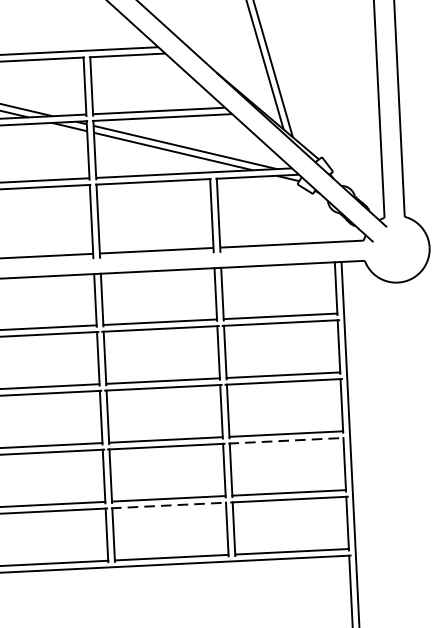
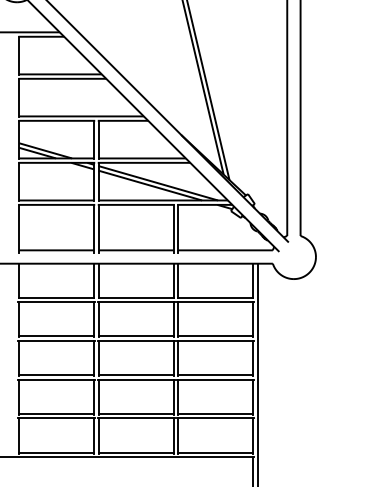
line: (287, 440) -> (216, 379), dashed -> solid
line: (169, 505) -> (136, 418), dashed -> solid

